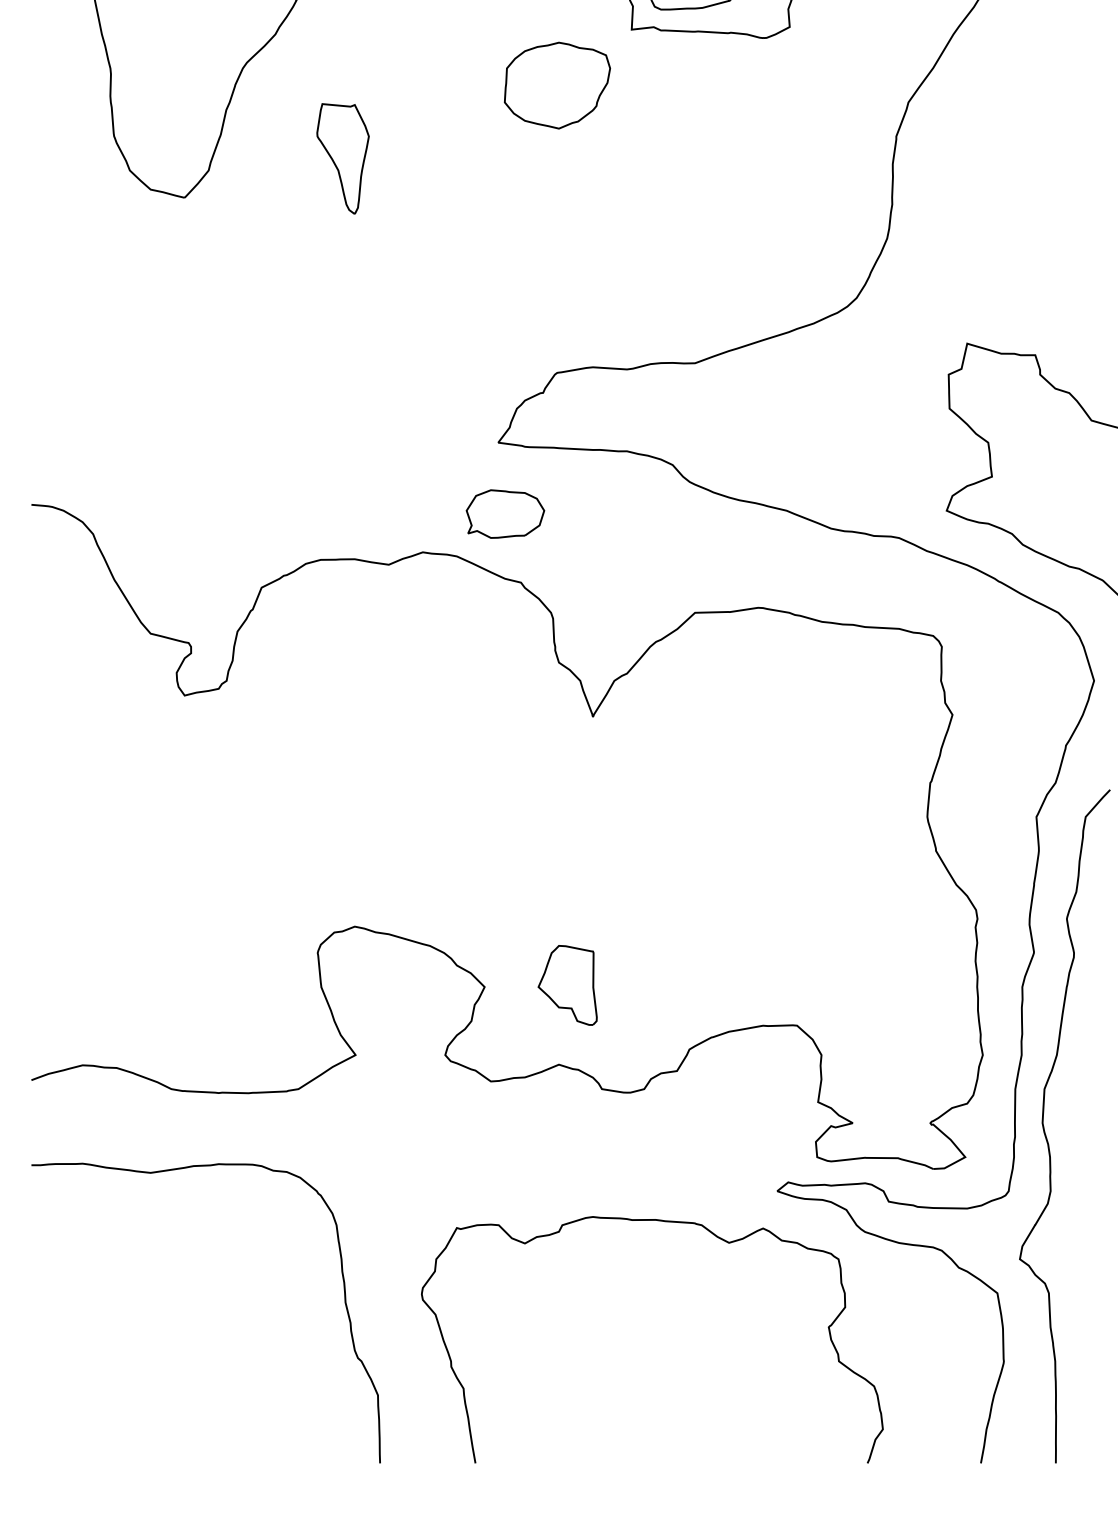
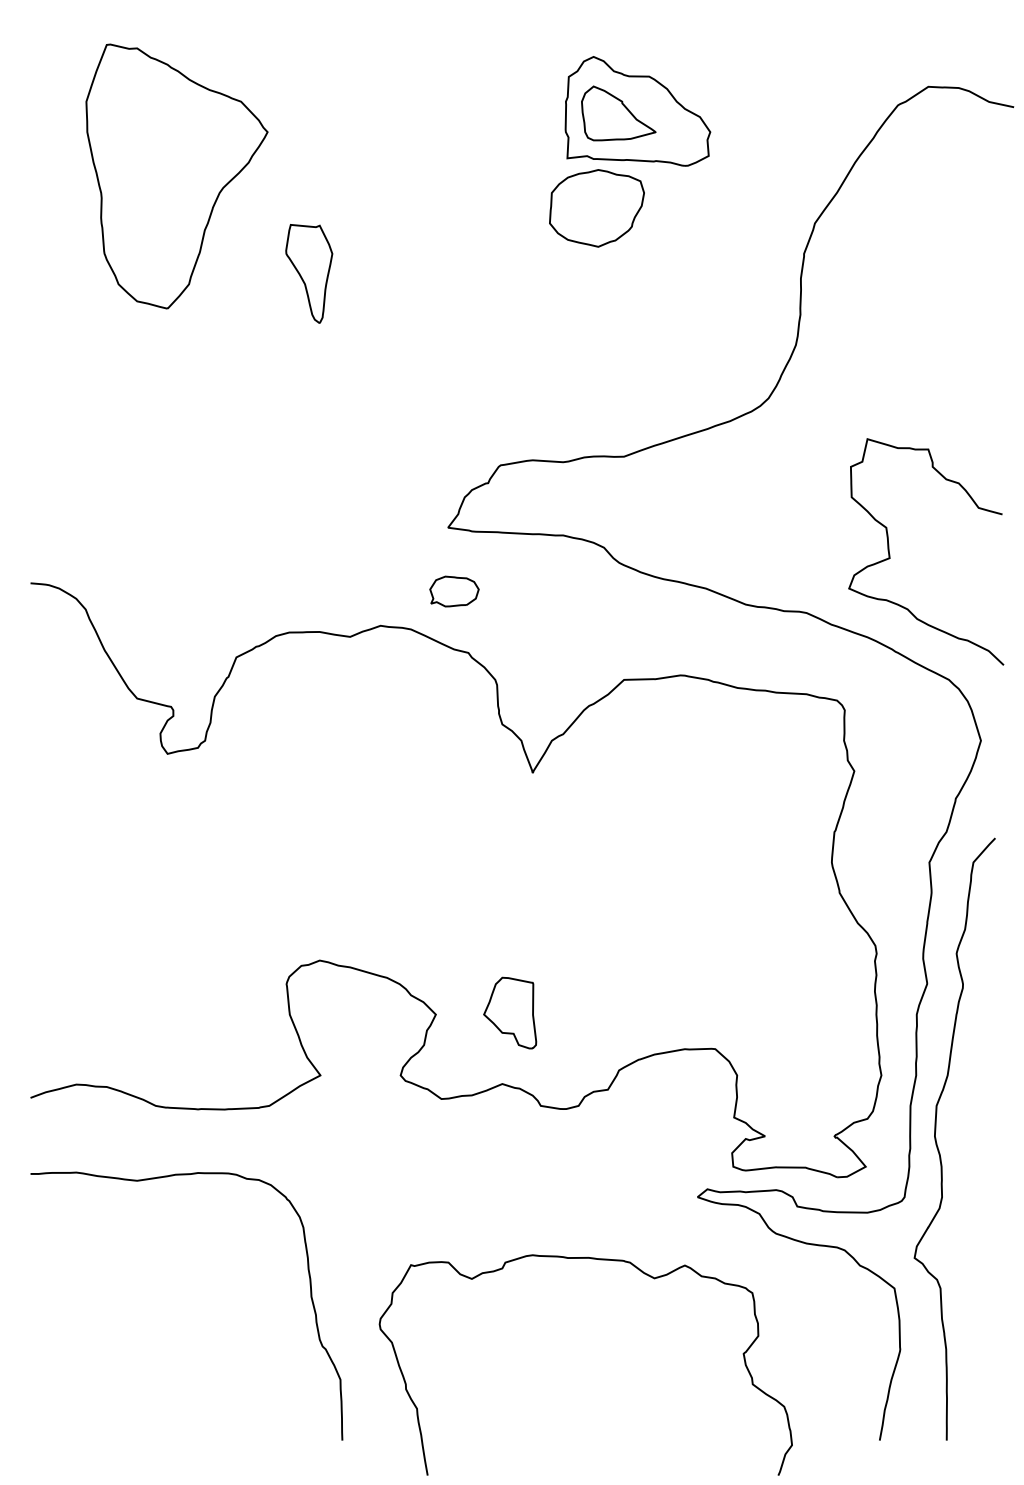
part: (556, 85) -> (596, 208), moved
part: (505, 513) -> (454, 591), size x0.7
curve: (667, 1222) -> (599, 1260), moved

